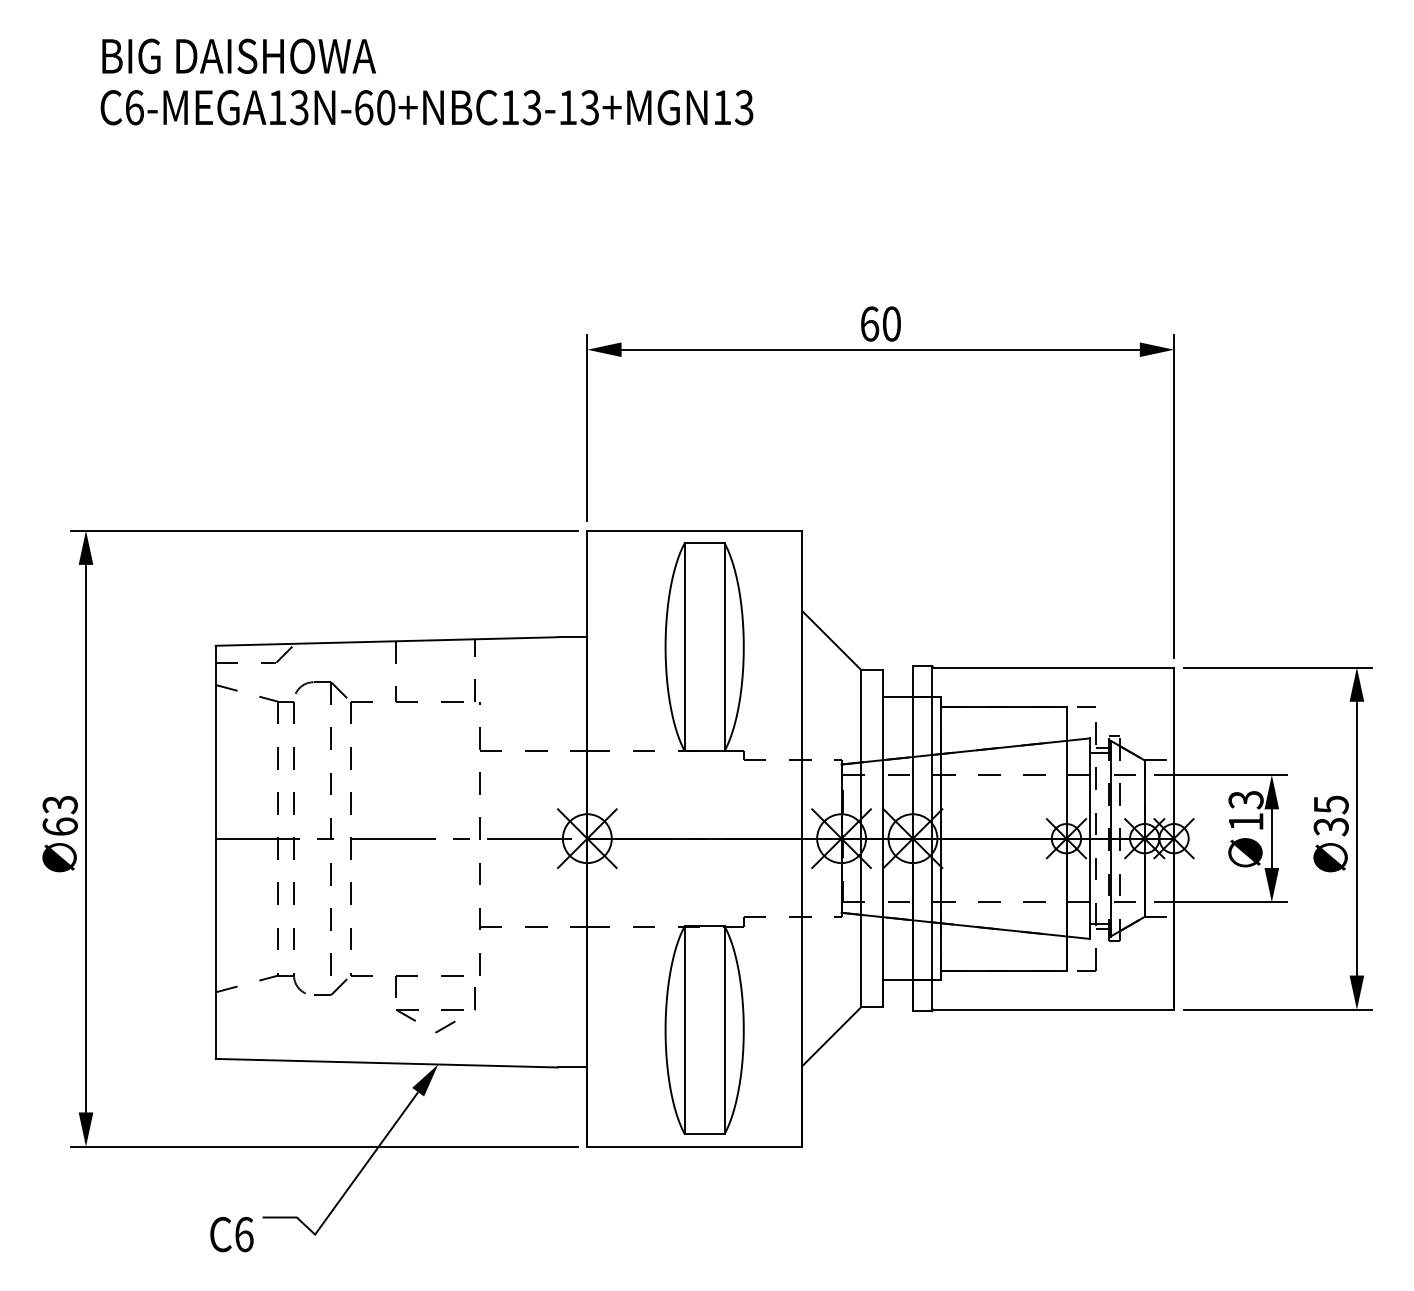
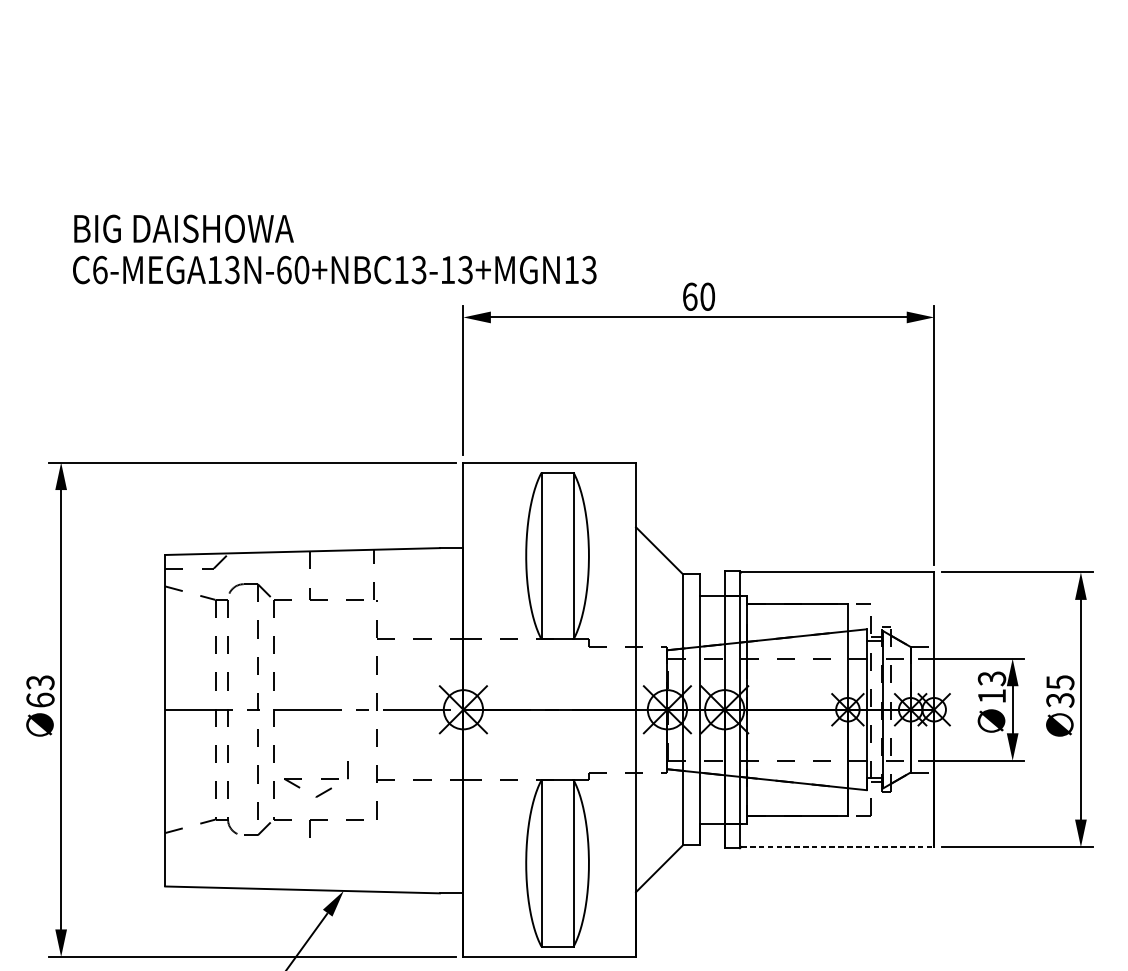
text: (426, 81) -> (334, 249), moved
line: (1054, 1009) -> (838, 846), solid -> dashed
part: (435, 1010) -> (315, 779), moved

